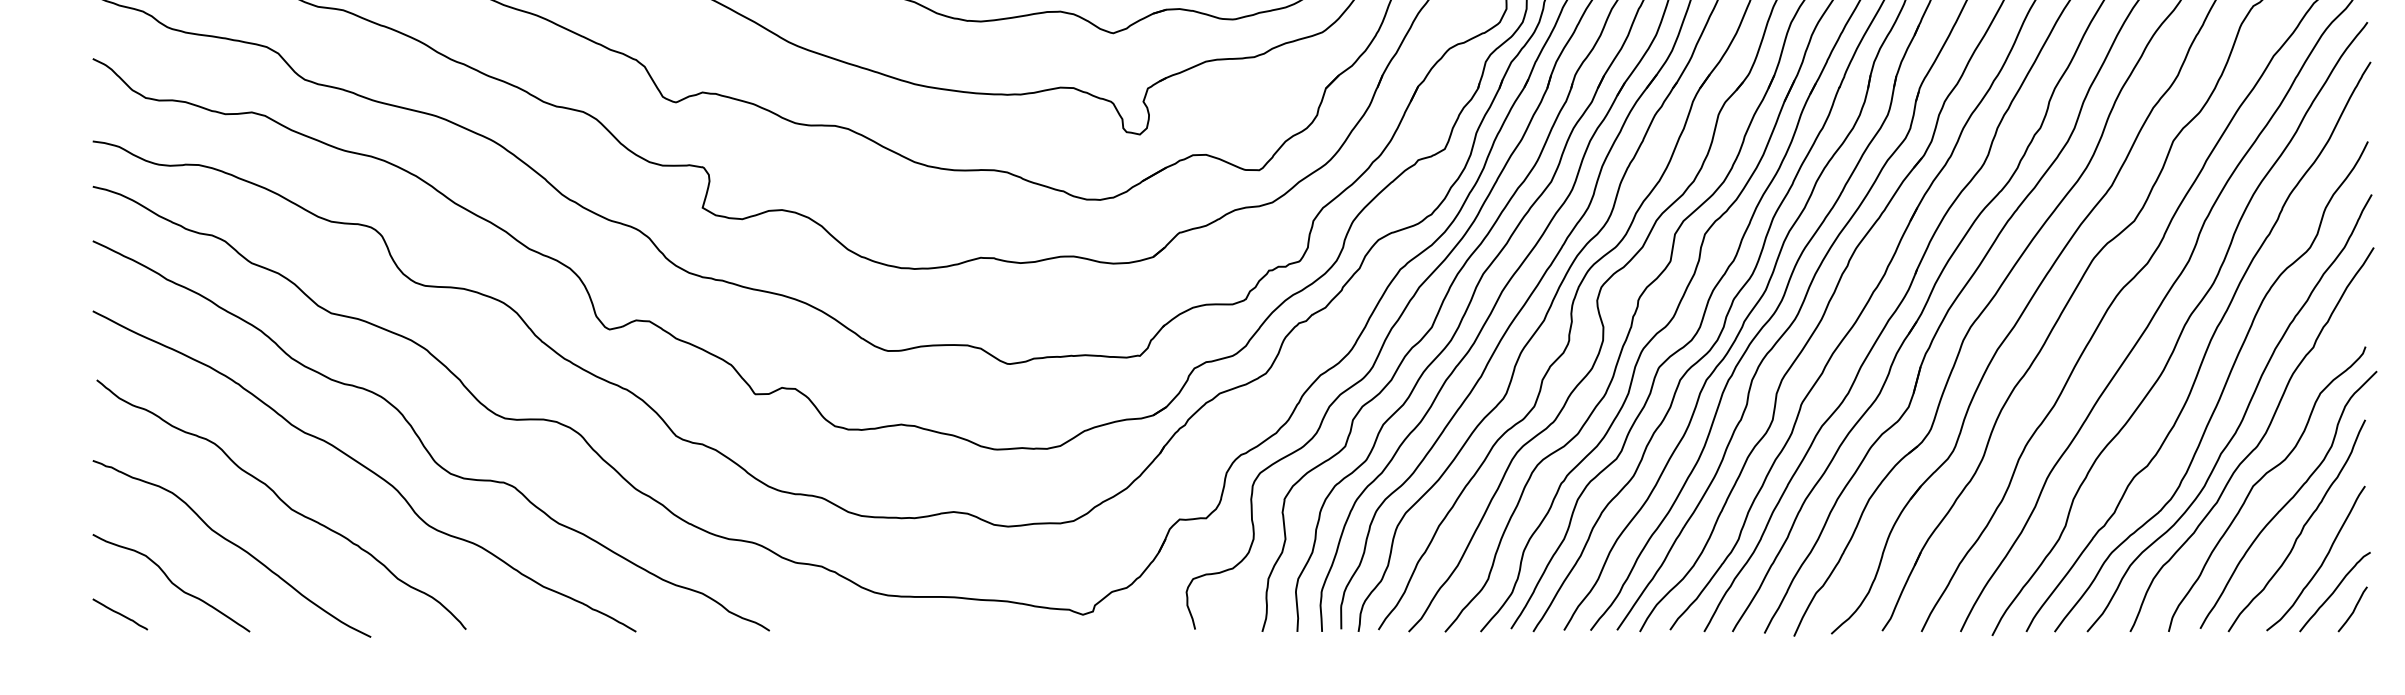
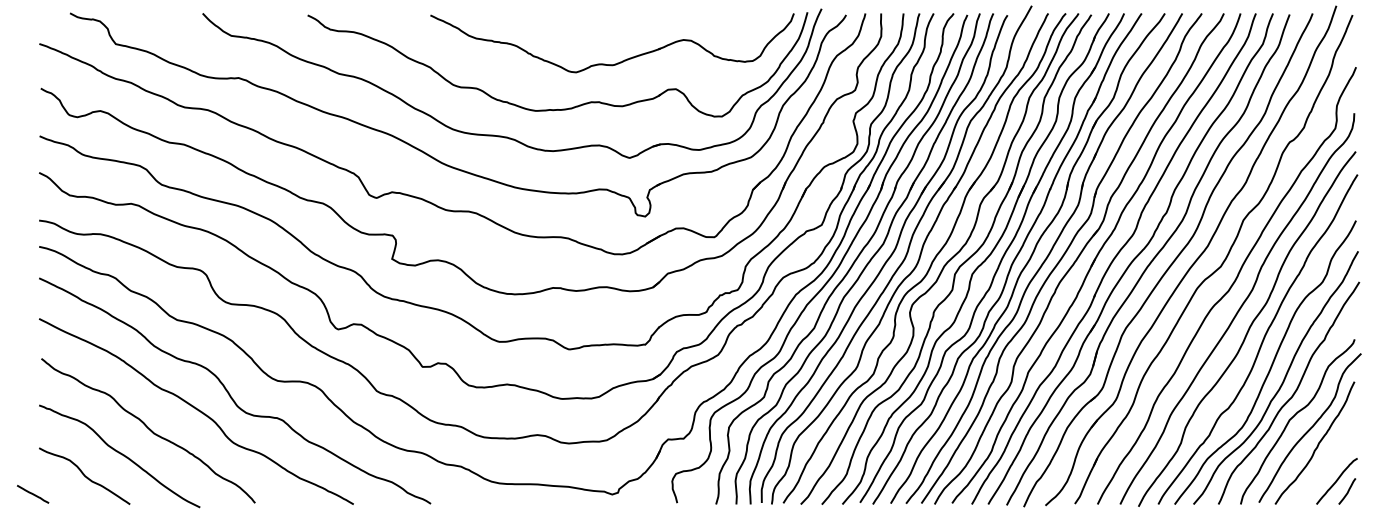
curve: (2322, 561) -> (1329, 463), removed
line: (121, 614) -> (33, 494), moved

